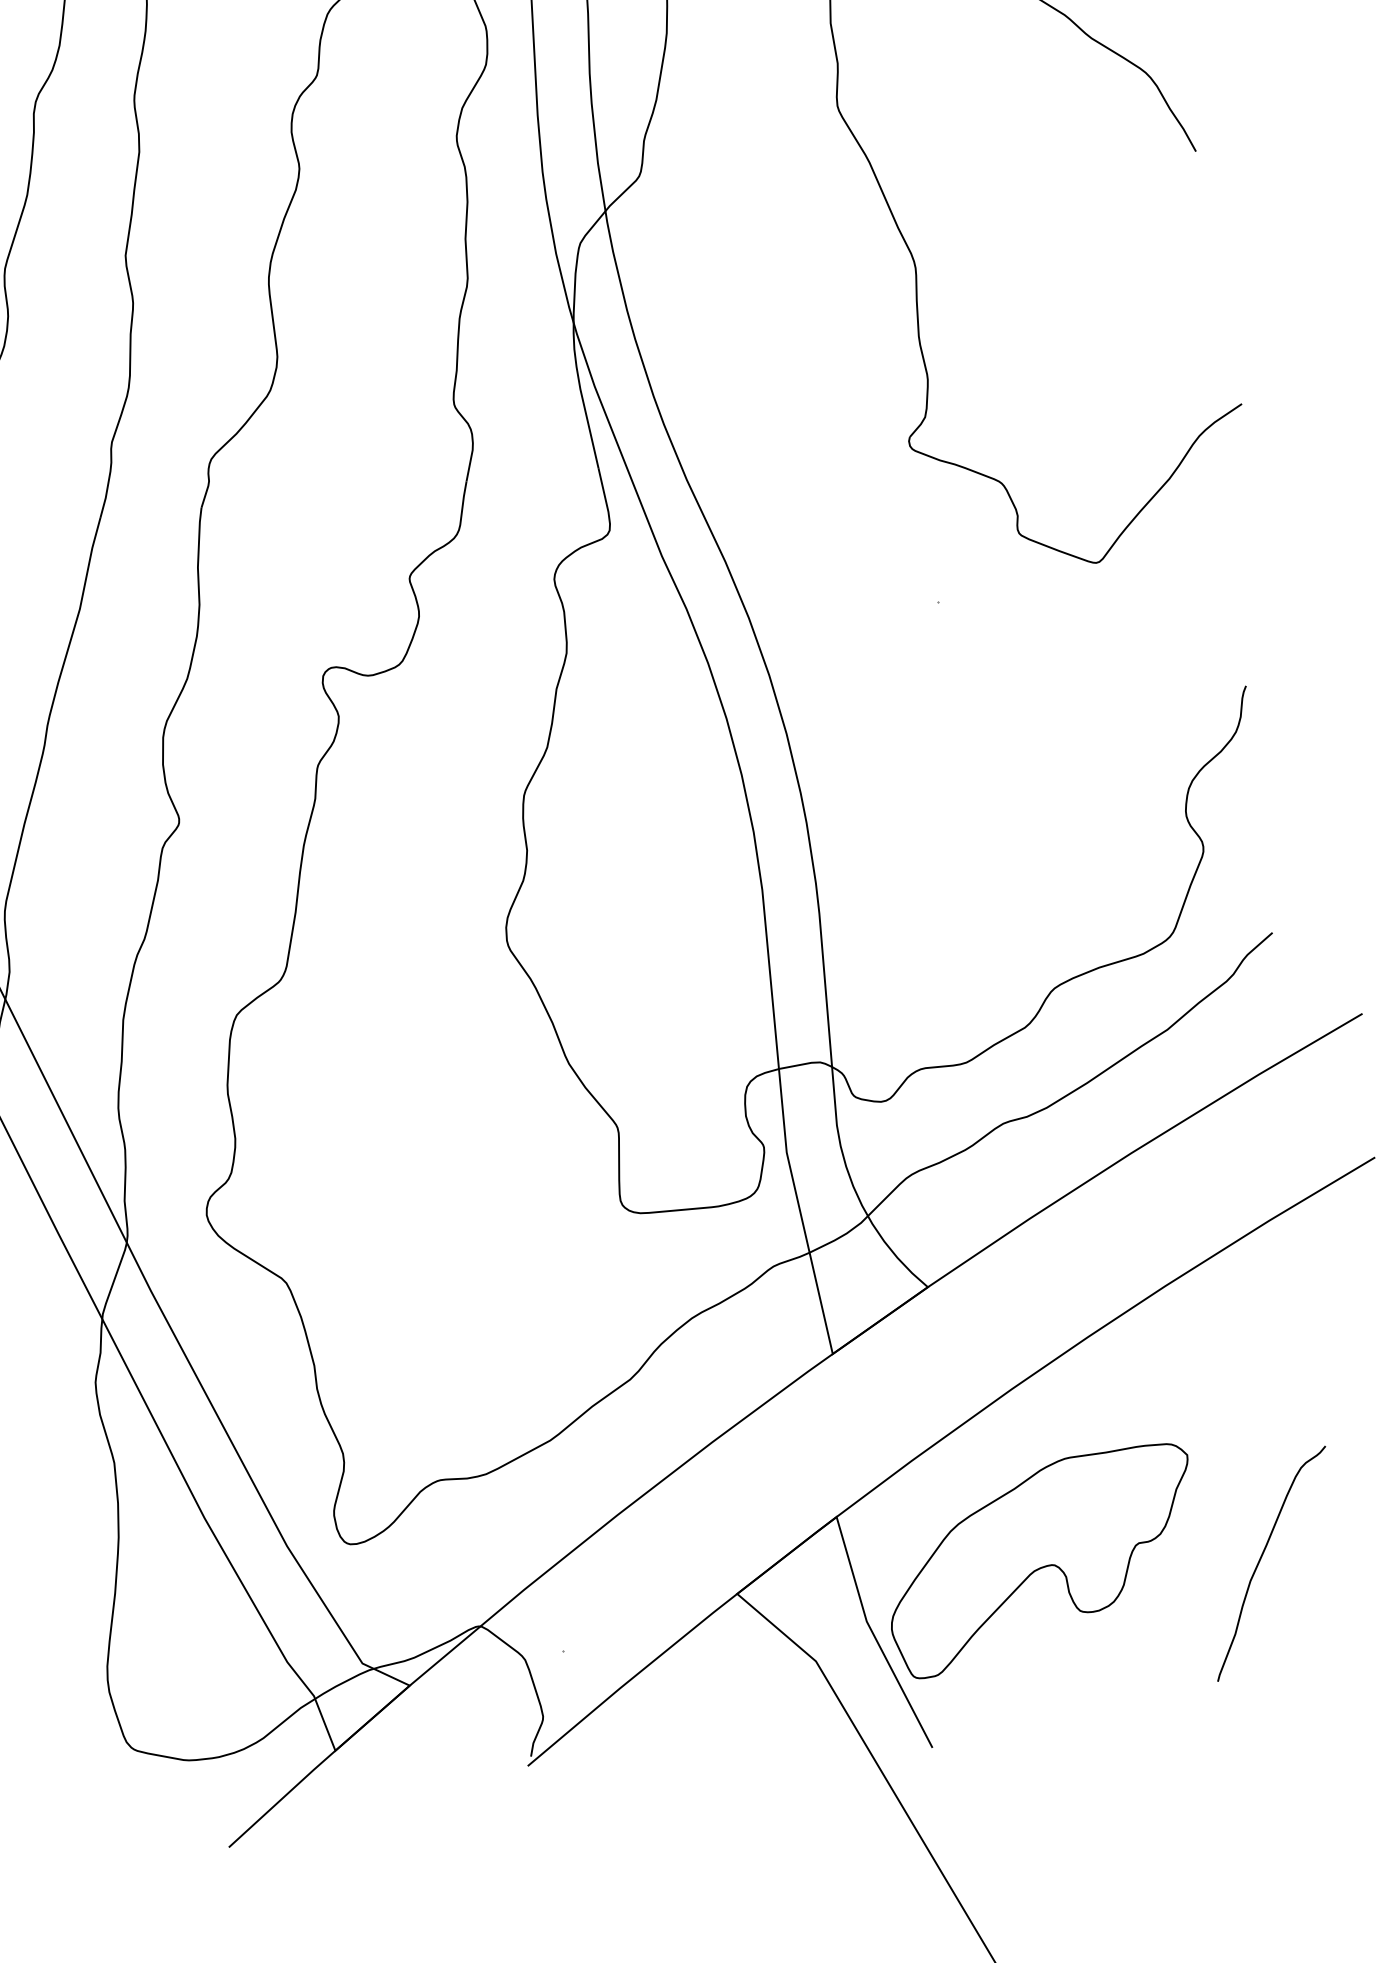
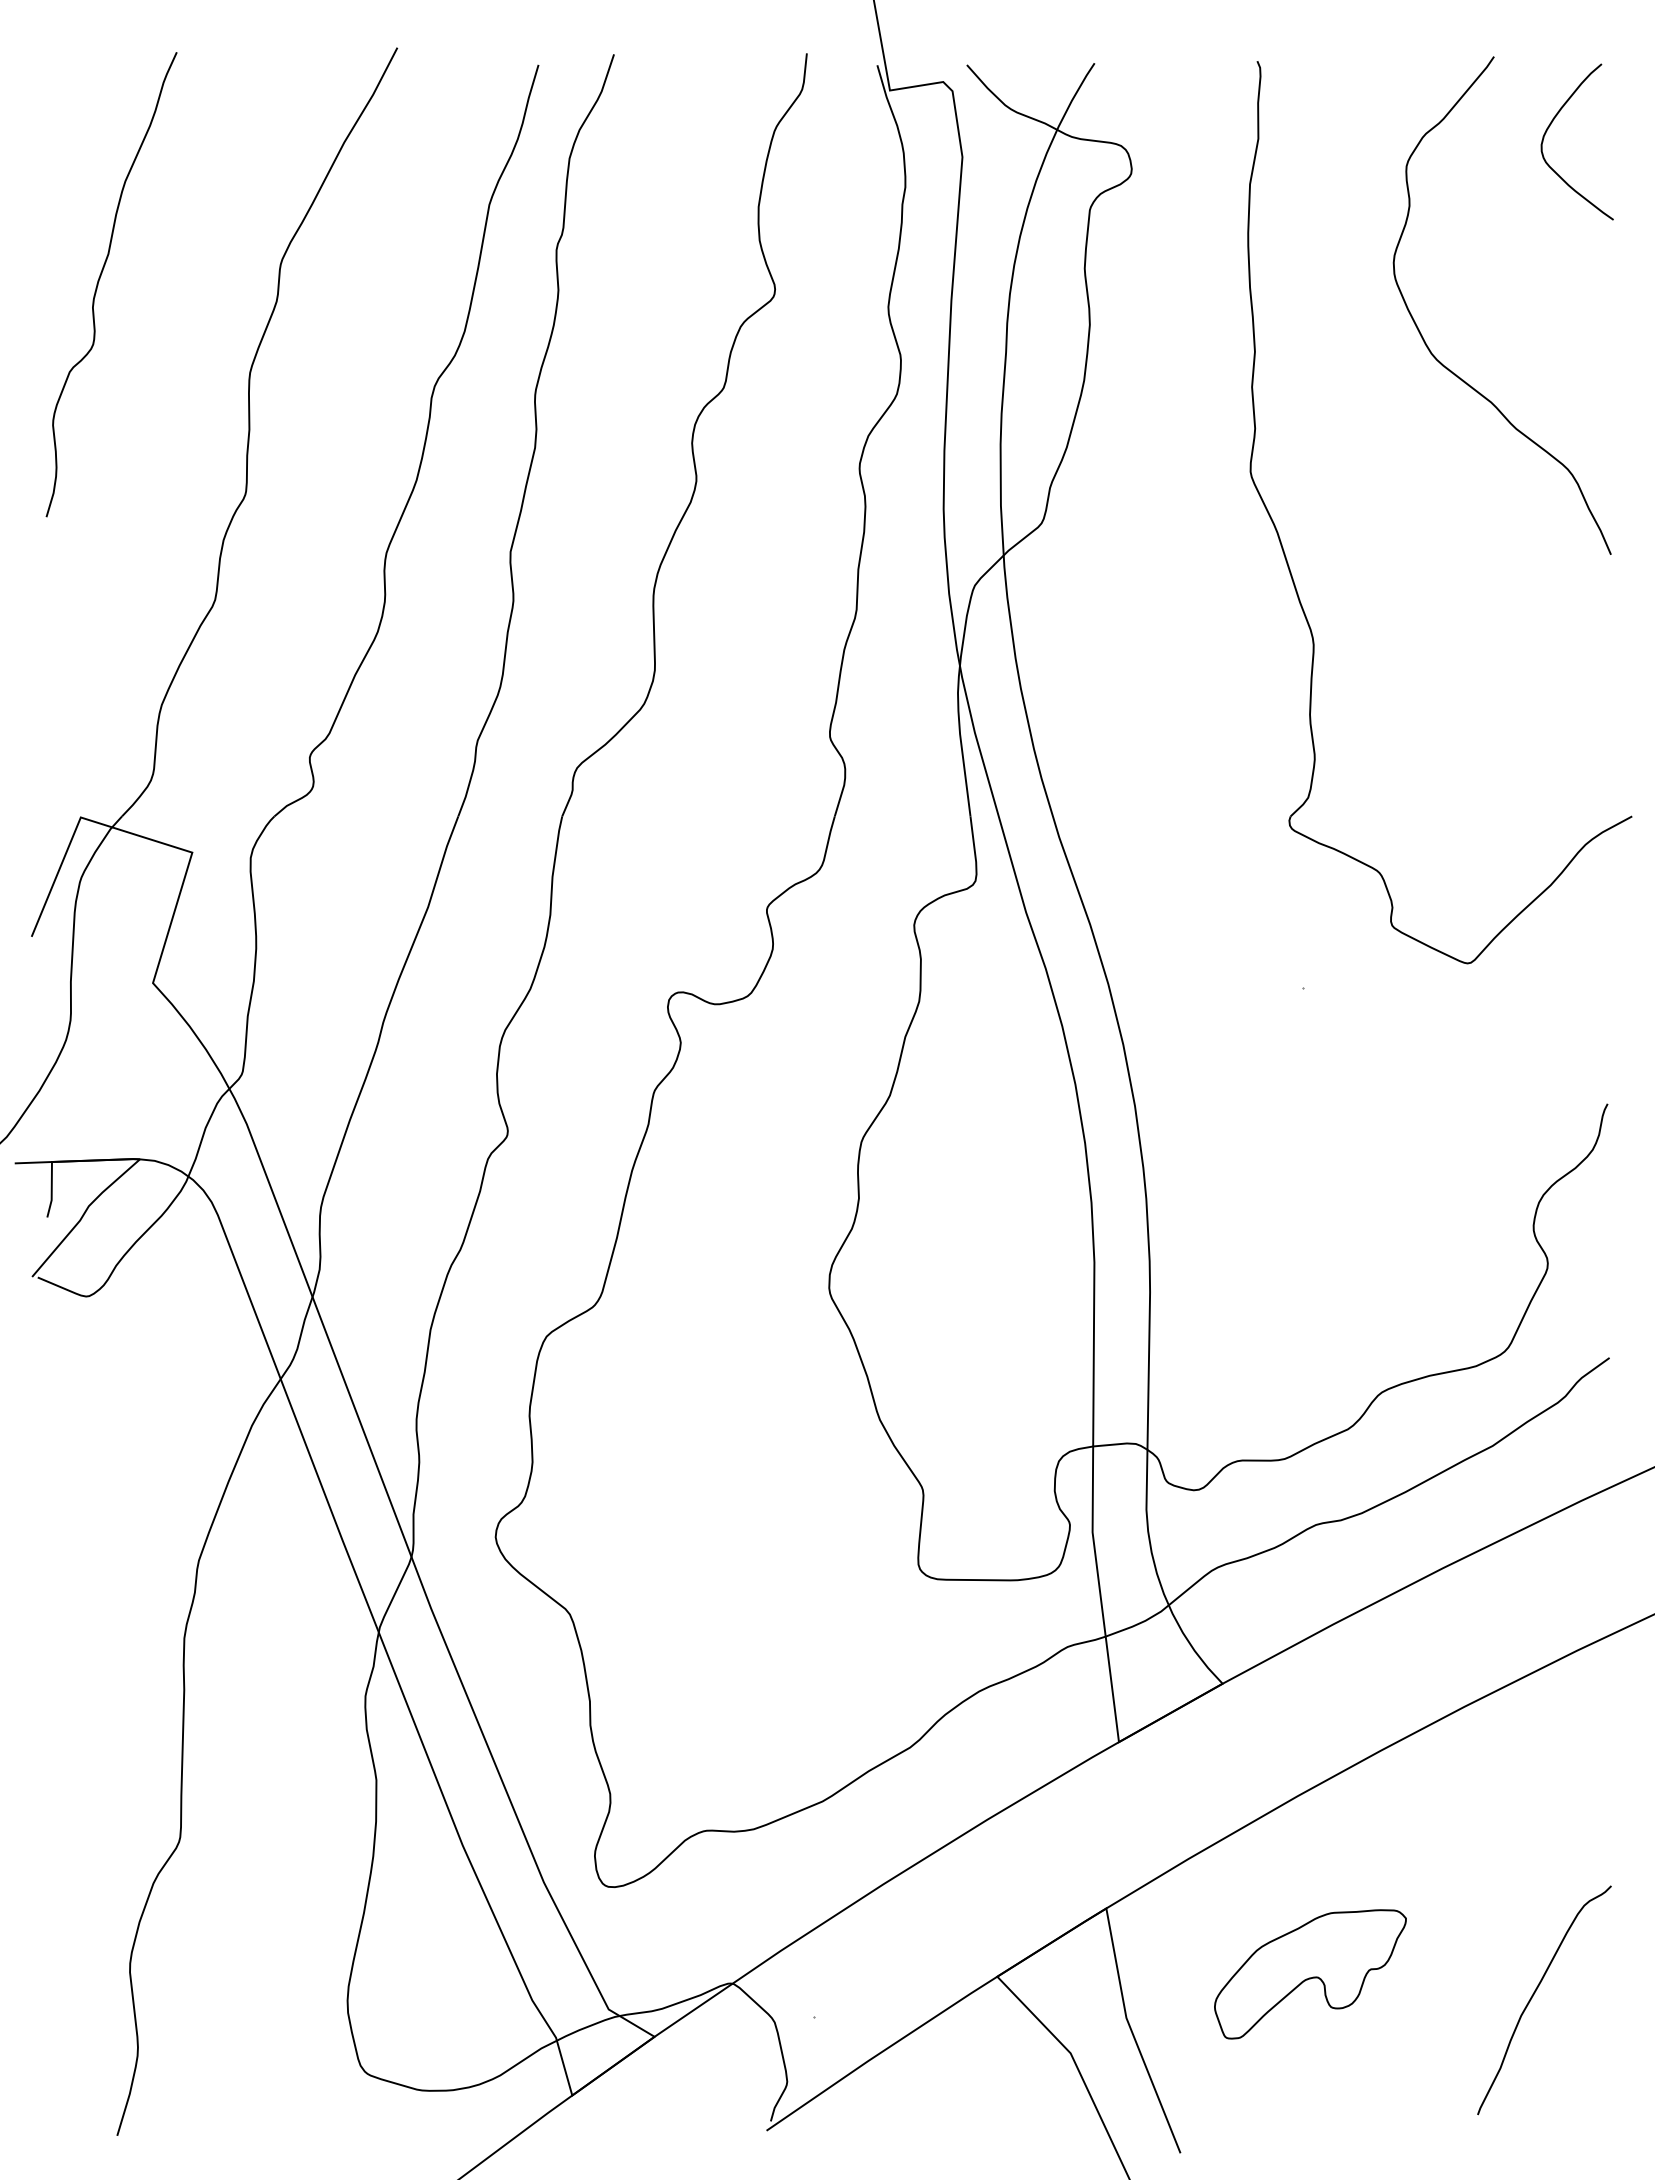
part: (1041, 1561) -> (1310, 1974), size x0.6

